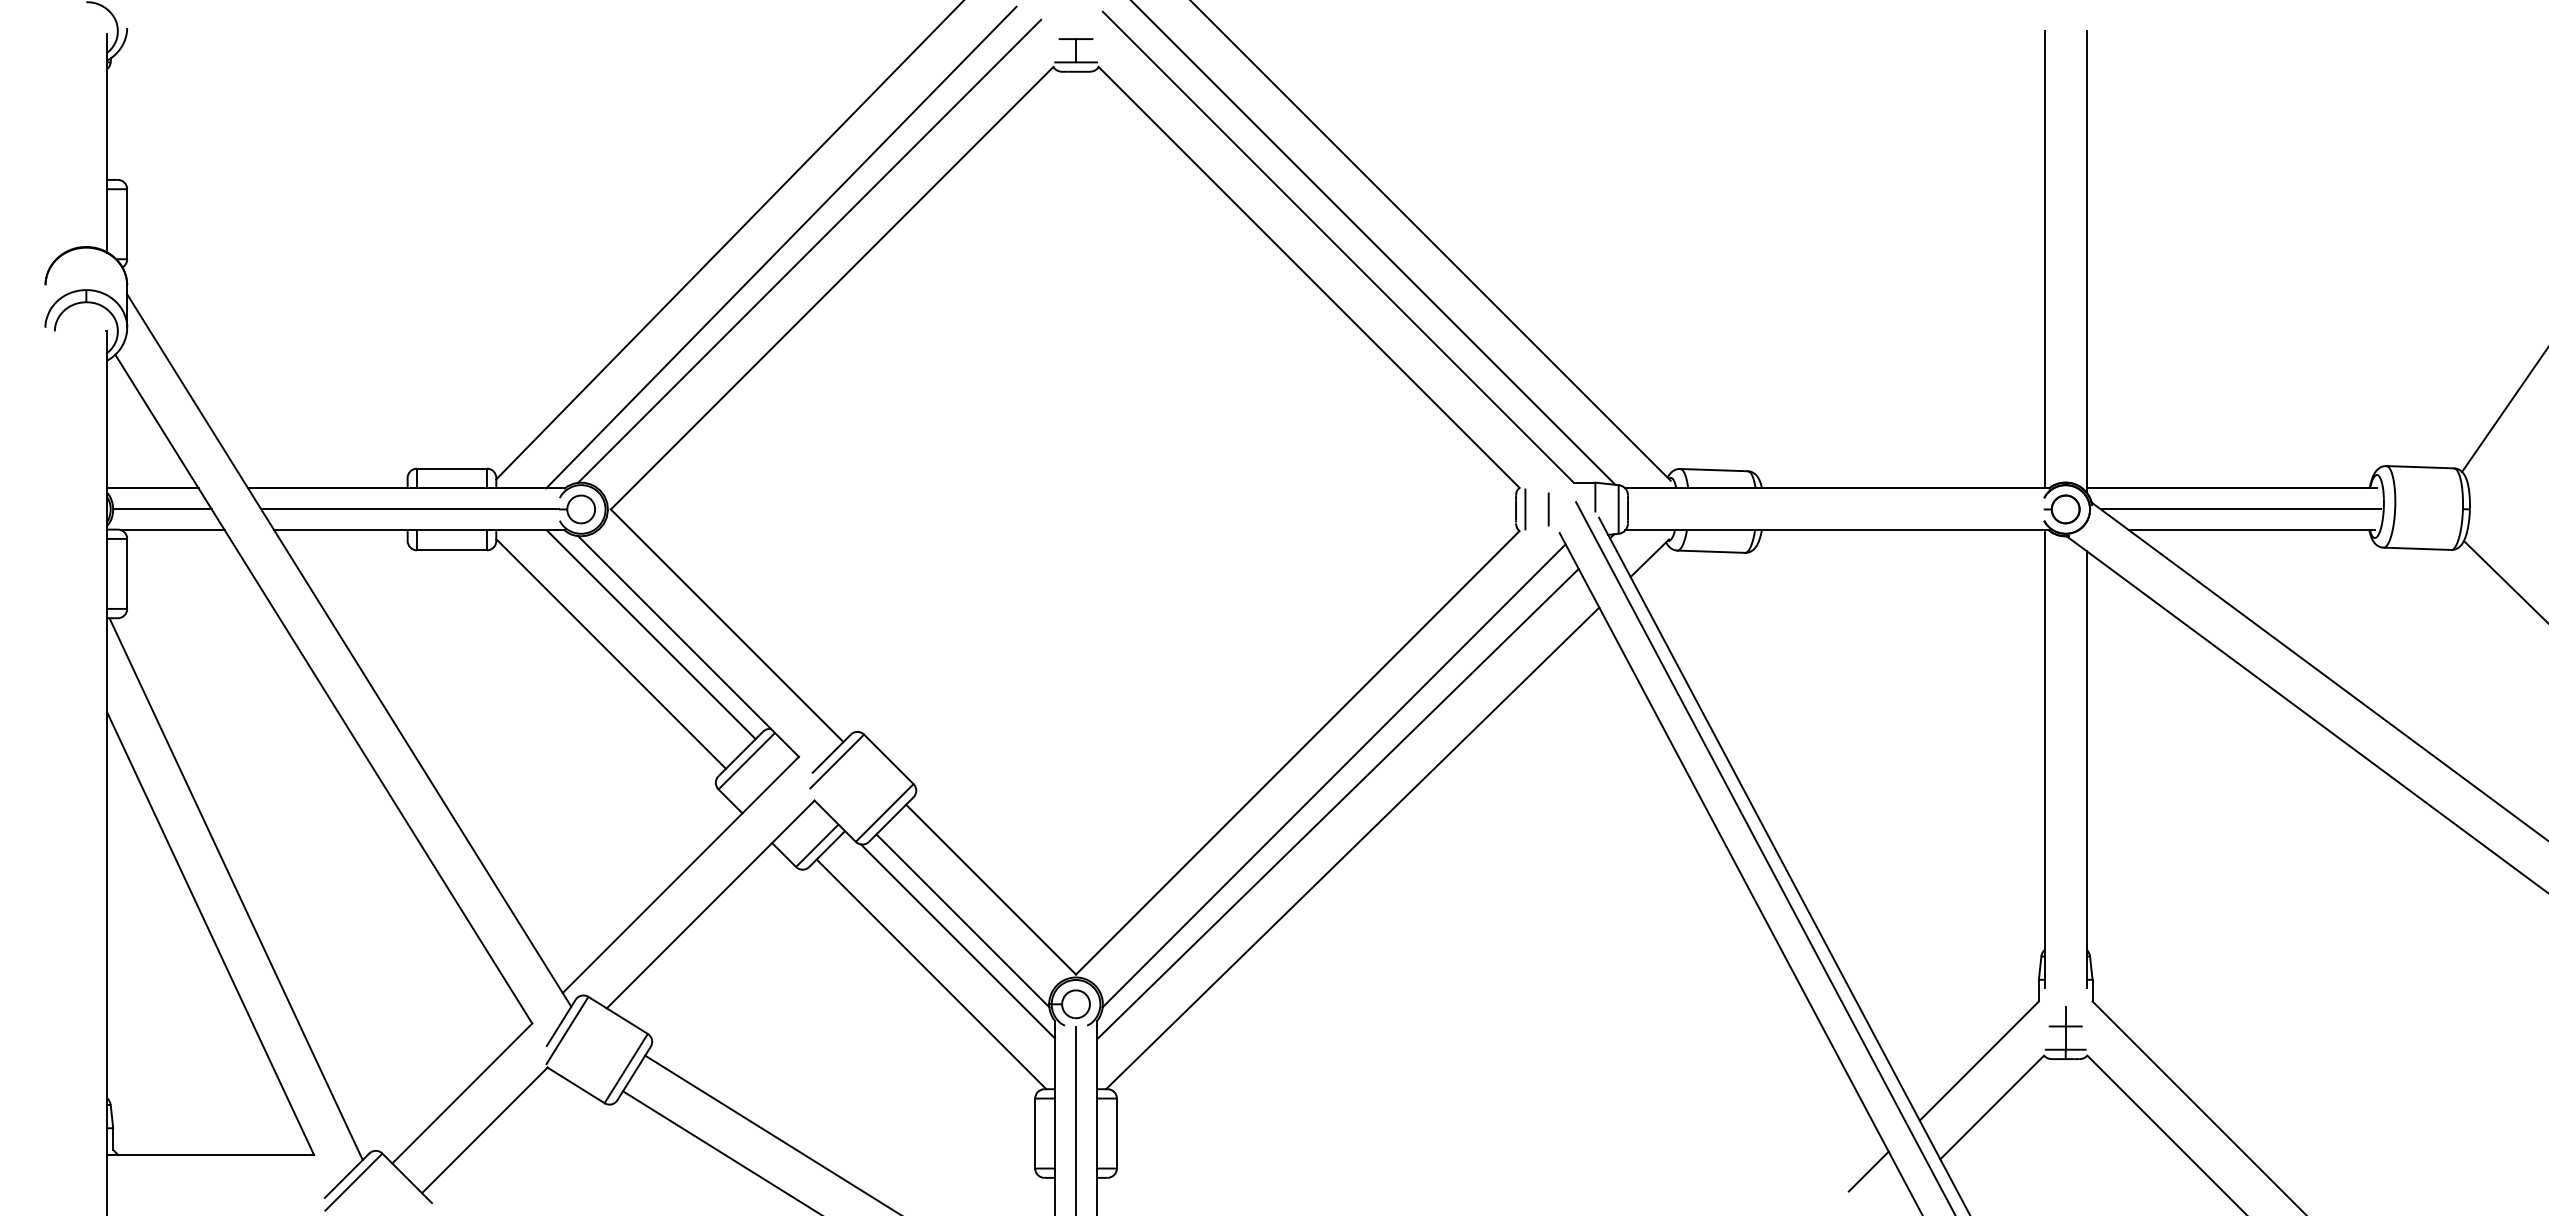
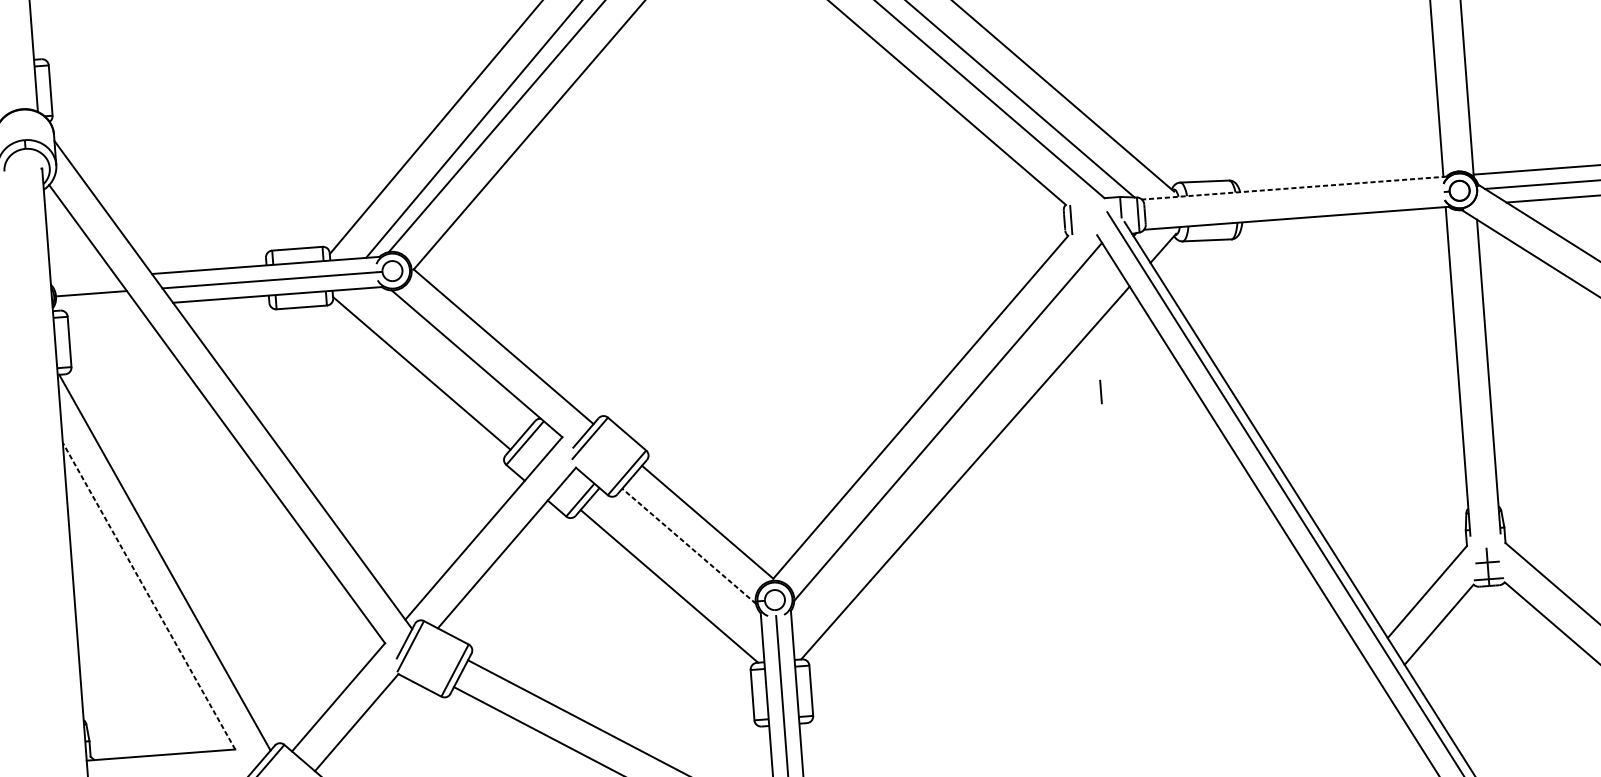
line: (152, 488) -> (83, 279), removed
line: (1836, 488) -> (1293, 188), solid -> dashed
line: (1548, 509) -> (1100, 392), moved
line: (172, 530) -> (99, 308), removed
line: (650, 634) -> (449, 357), removed
line: (1337, 803) -> (952, 441), removed
line: (962, 920) -> (688, 545), solid -> dashed
line: (210, 933) -> (148, 595), solid -> dashed
line: (957, 941) -> (686, 561), removed
line: (1868, 1171) -> (1353, 677), removed

